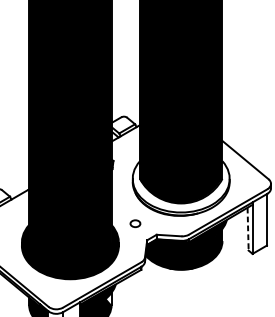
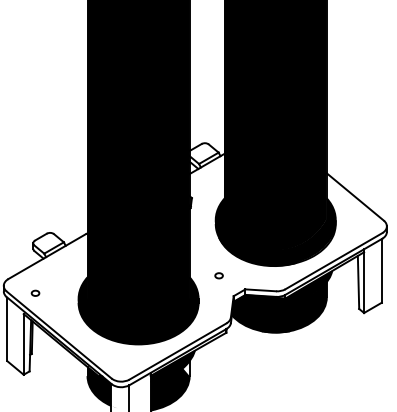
fill: (181, 186) -> (275, 229), added
part: (134, 223) -> (218, 275), size x0.62
line: (248, 229) -> (358, 282), dashed -> solid

